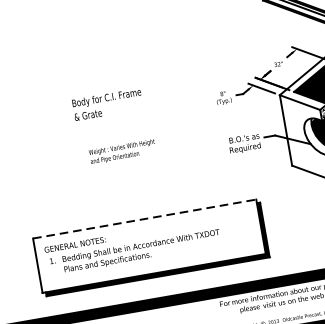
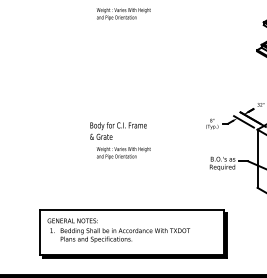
text: (107, 103) -> (118, 130), moved
line: (145, 218) -> (132, 209), dashed -> solid

